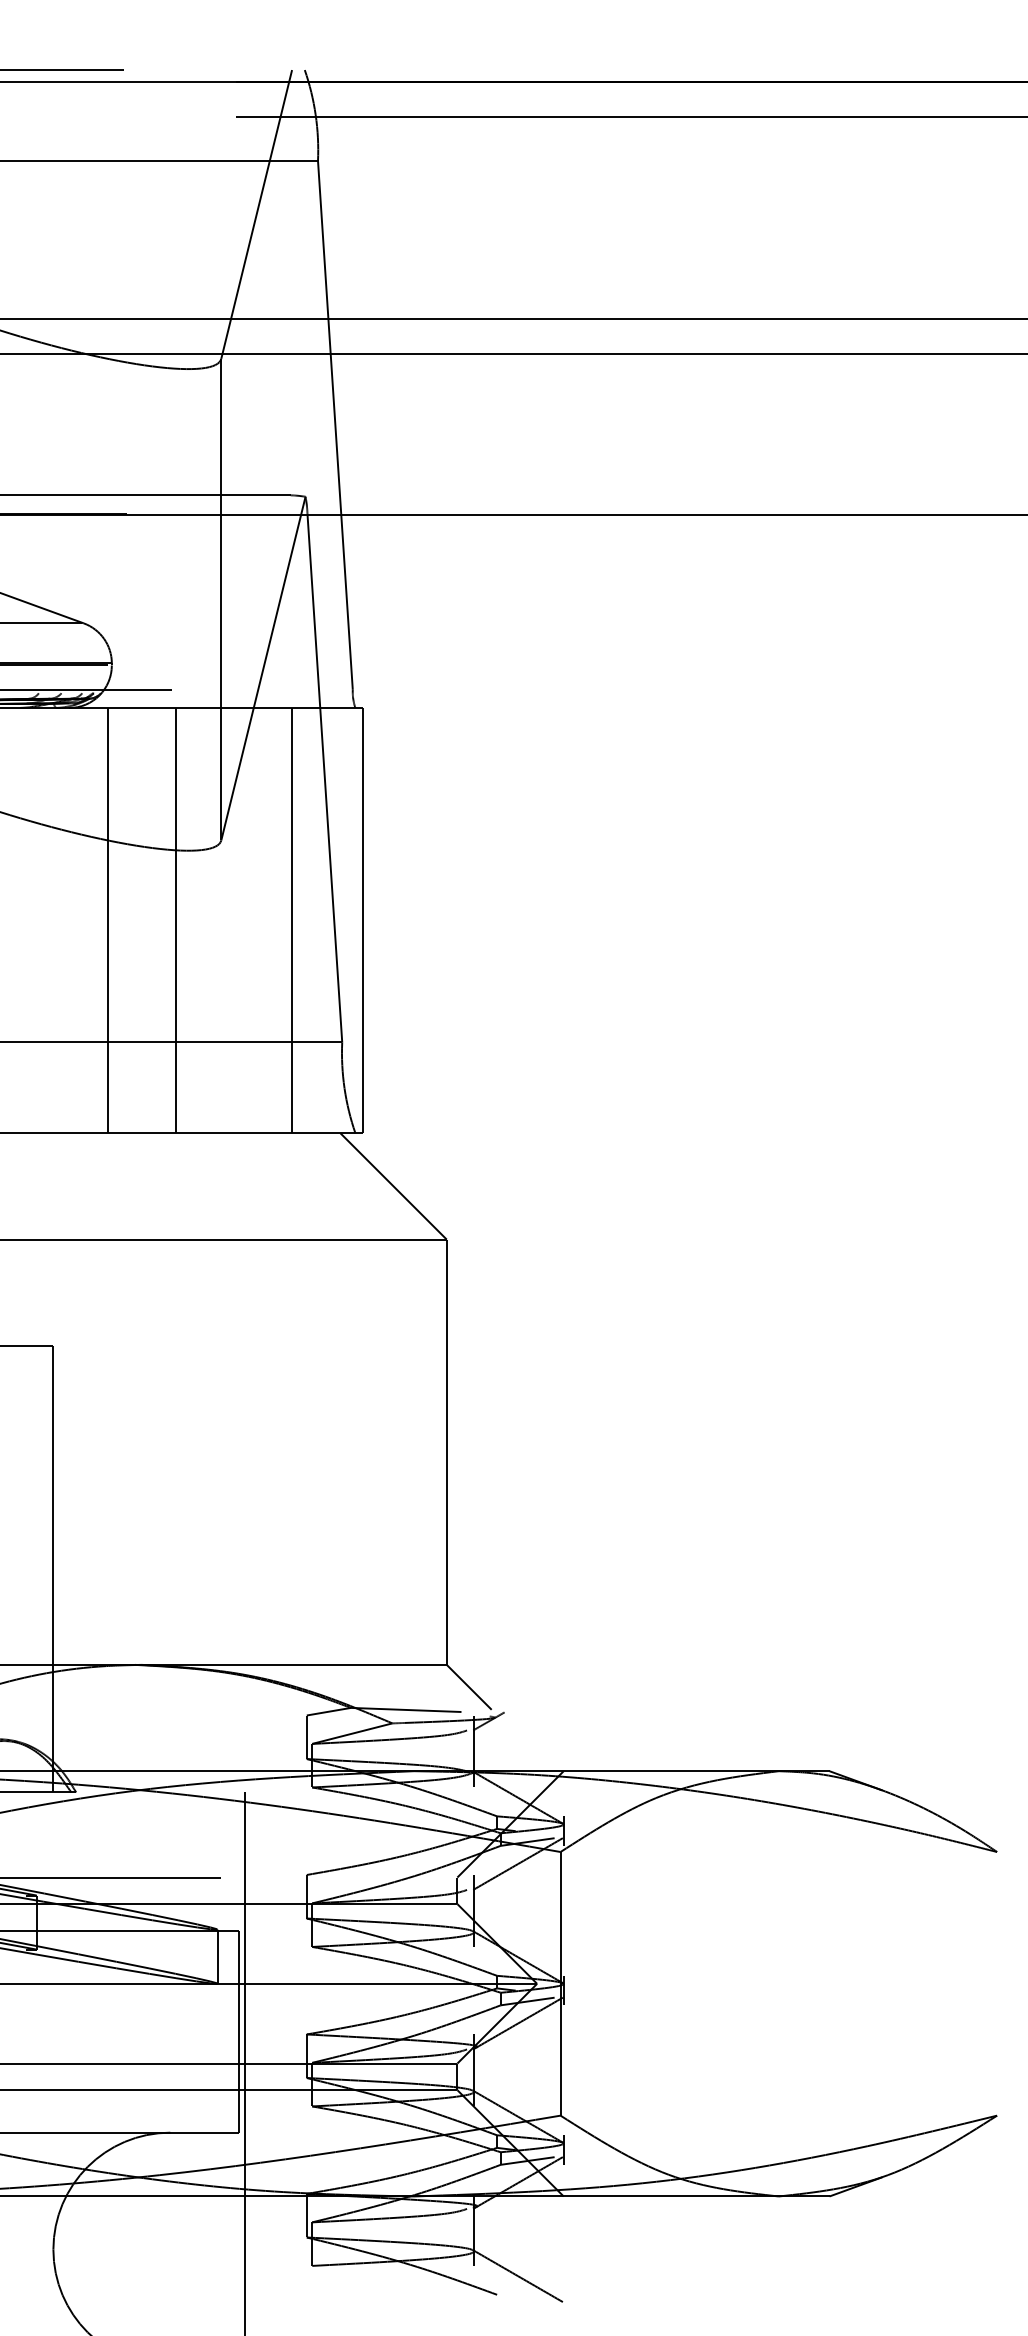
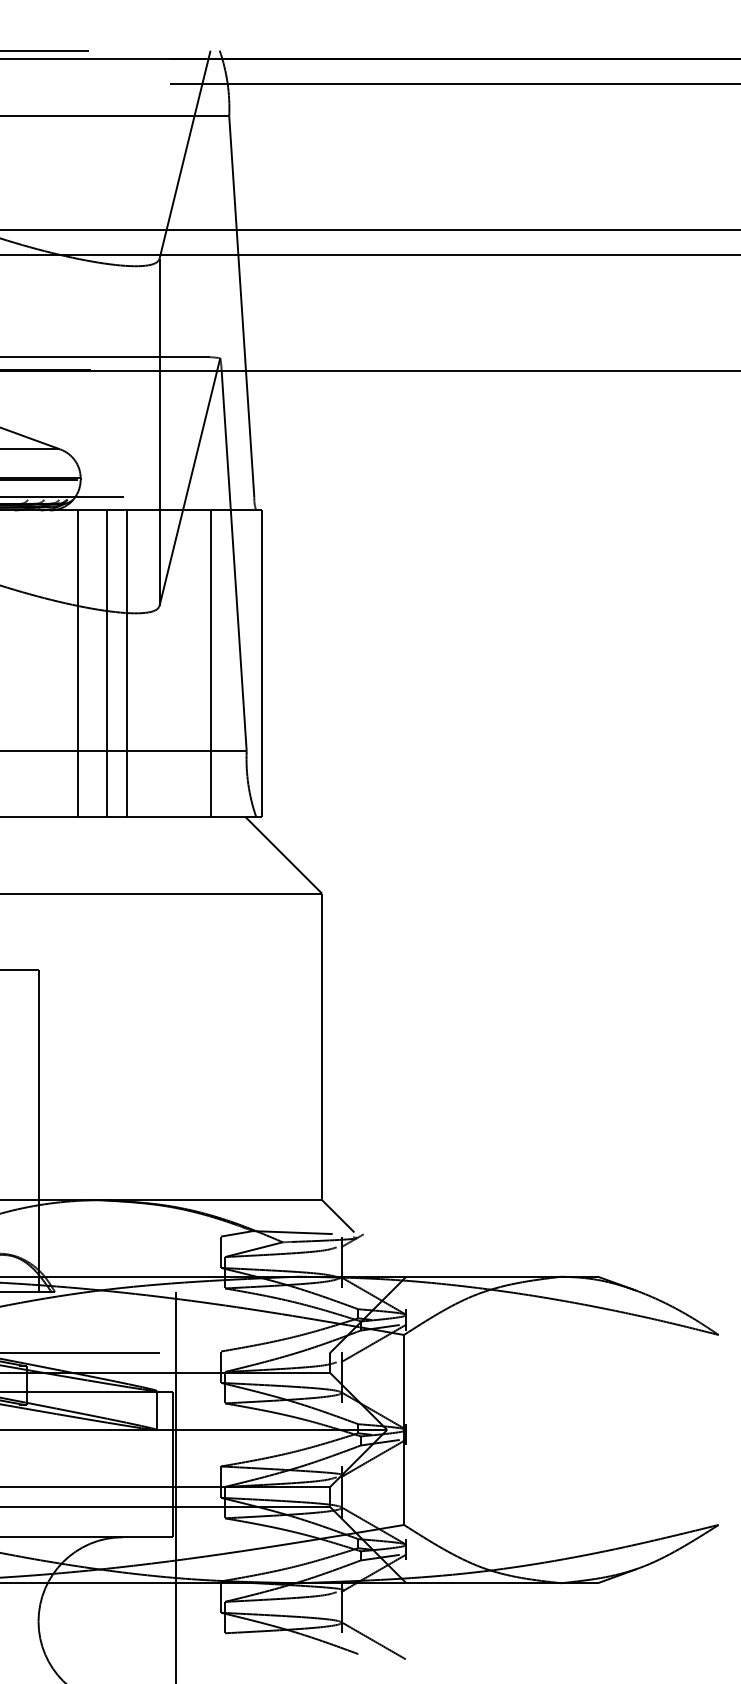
line: (148, 920) -> (107, 663), added

